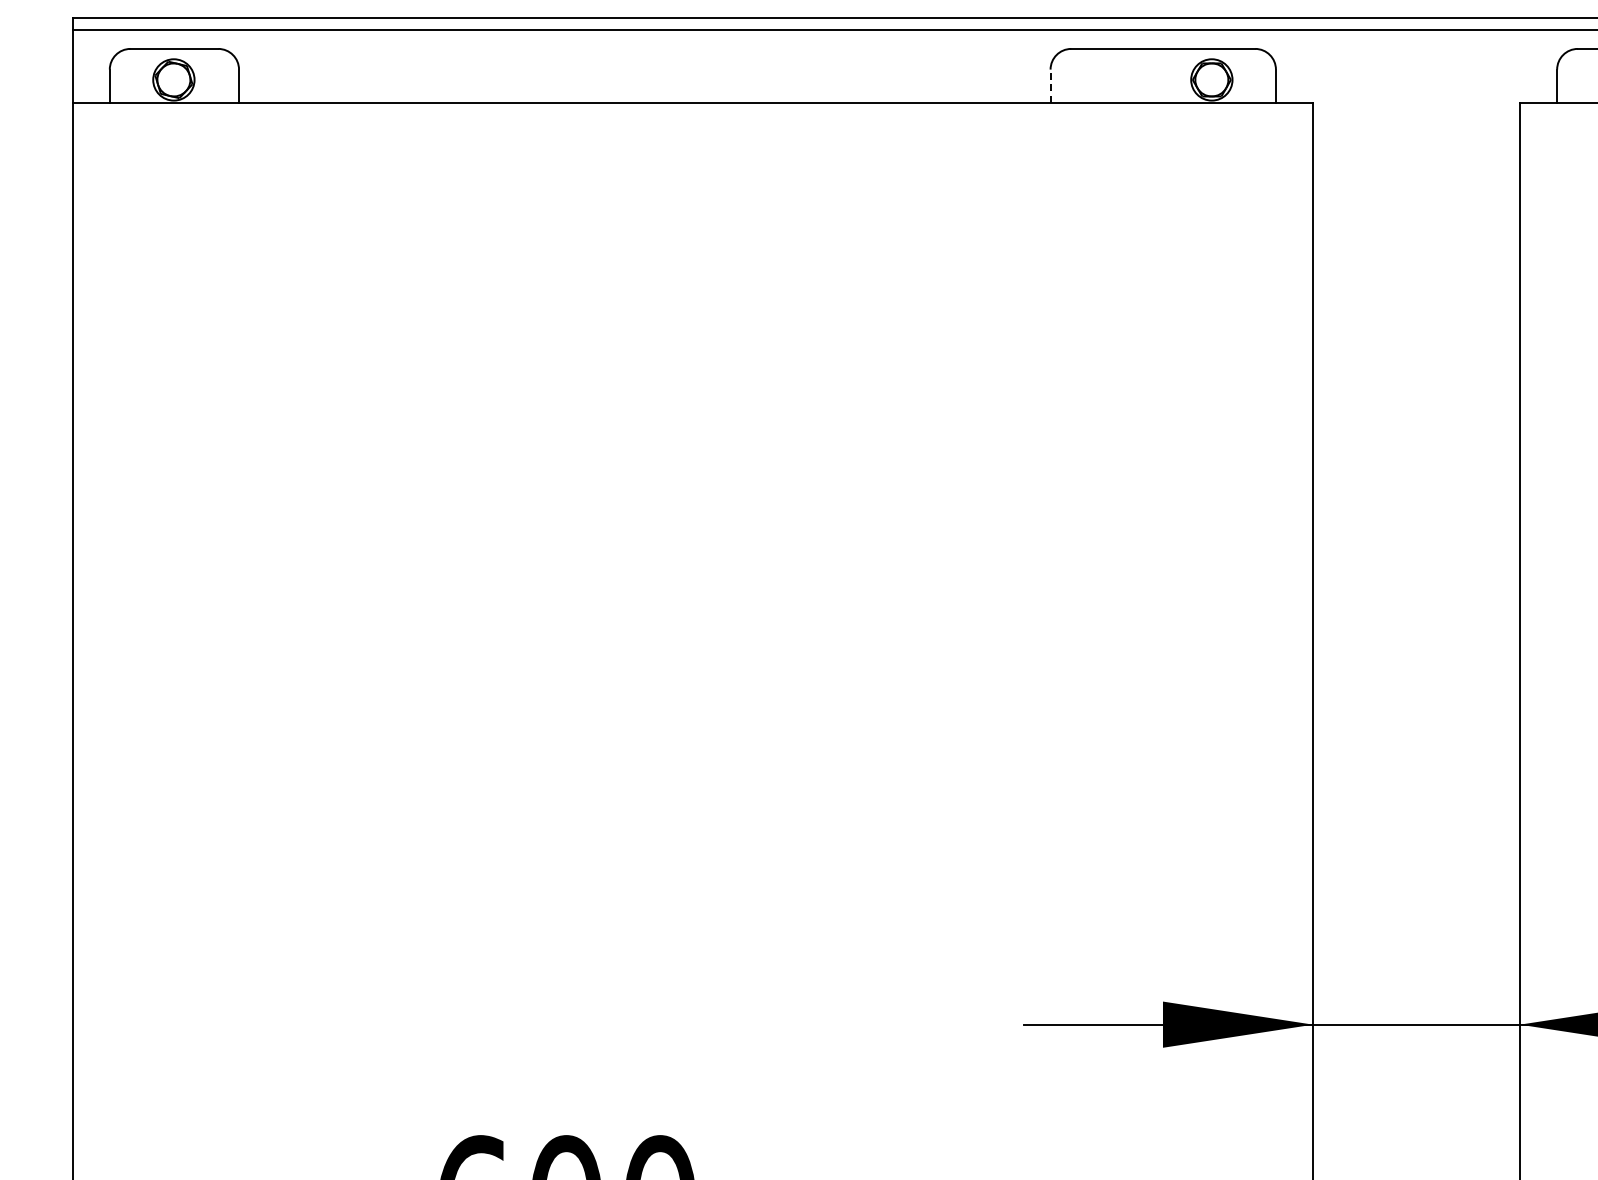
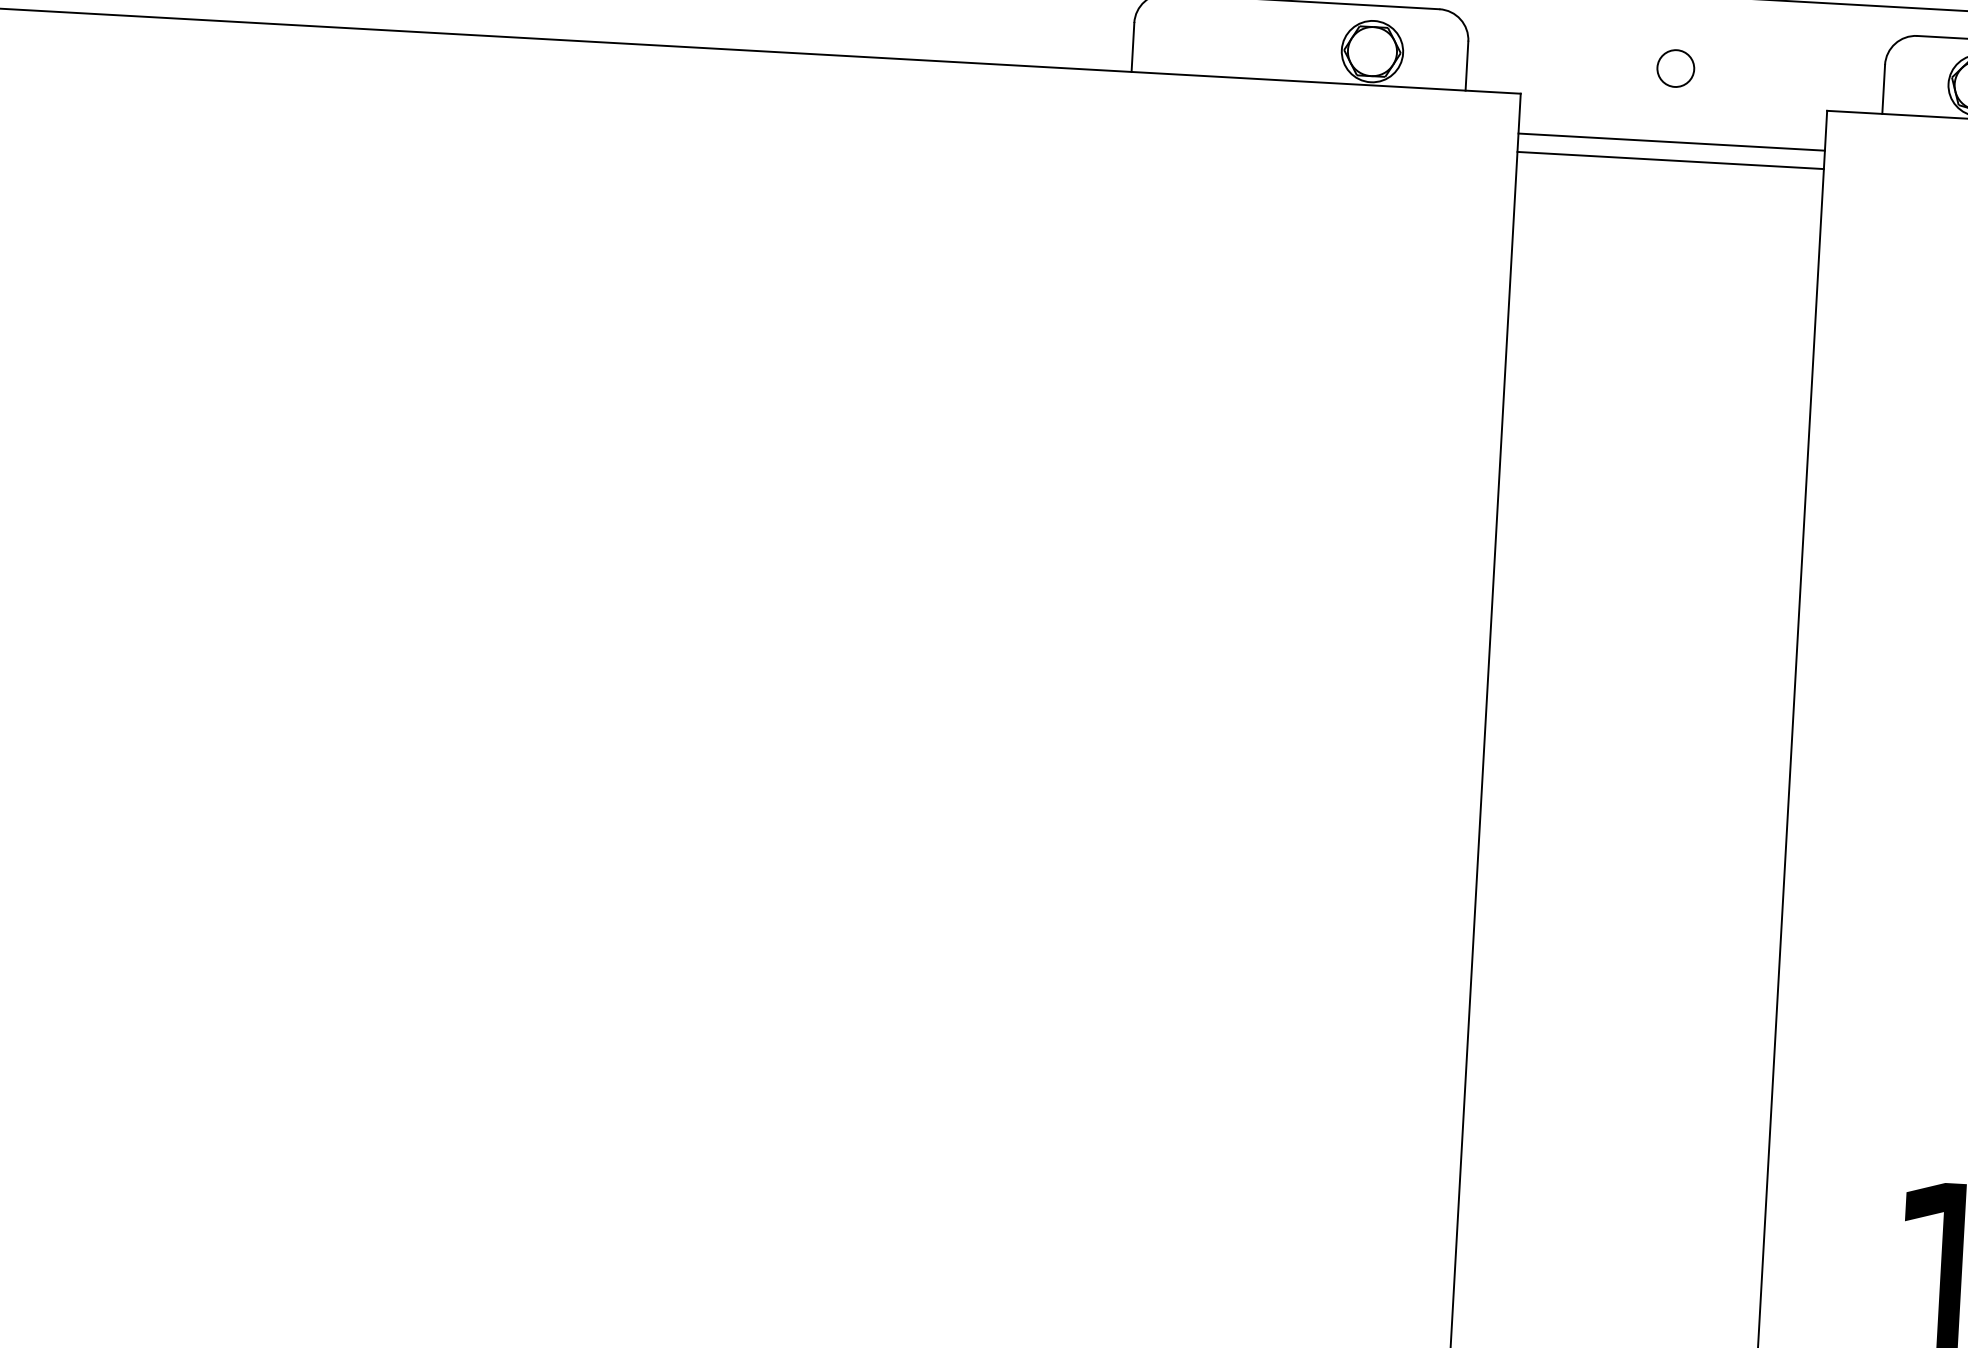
circle: (1416, 79) -> (1675, 67), added
line: (1050, 86) -> (1132, 47), dashed -> solid
line: (1416, 129) -> (1671, 142), added
line: (1416, 141) -> (1670, 159), added

